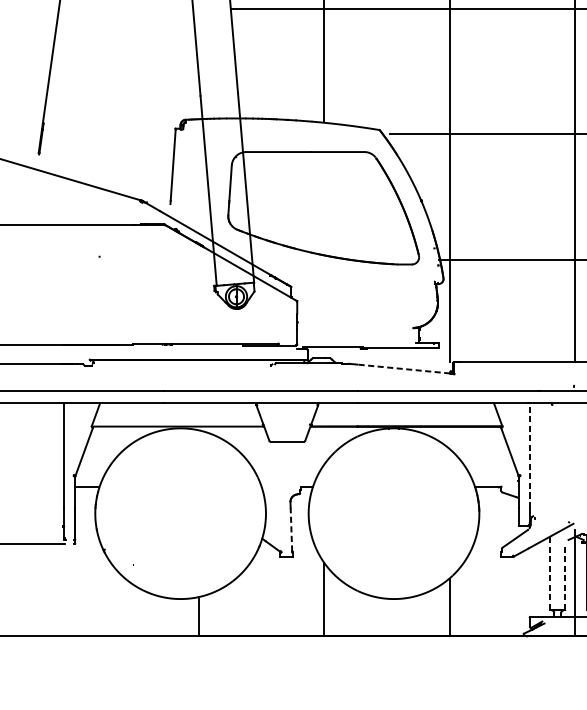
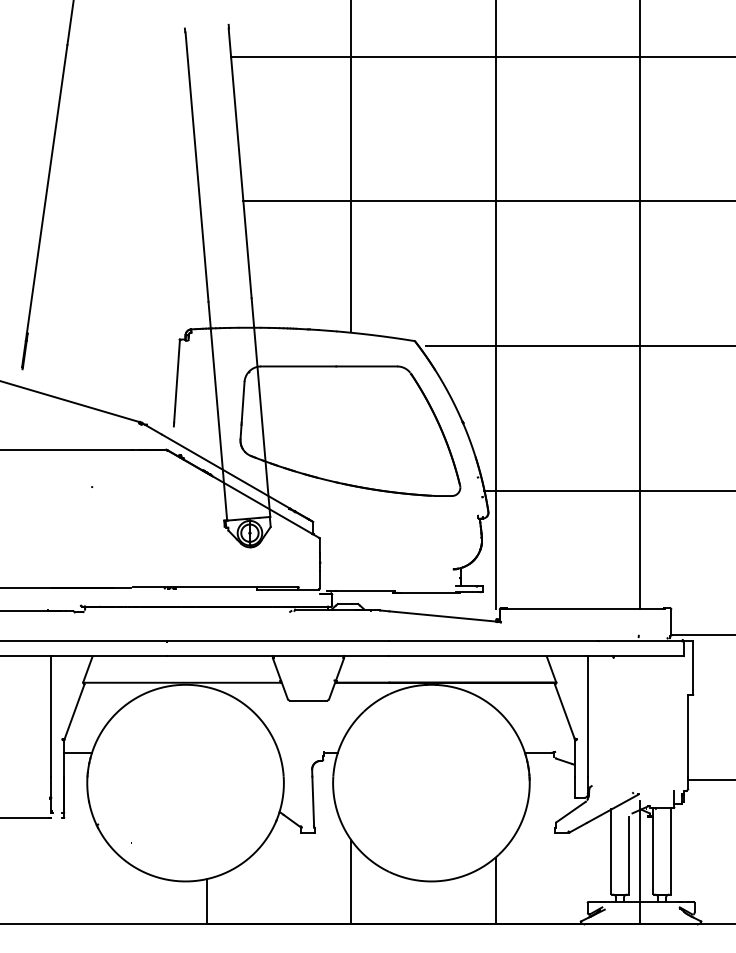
line: (403, 369) -> (442, 616), dashed -> solid
line: (529, 455) -> (587, 715), dashed -> solid
line: (291, 529) -> (313, 801), dashed -> solid
line: (550, 573) -> (611, 851), dashed -> solid
line: (565, 576) -> (628, 855), dashed -> solid

